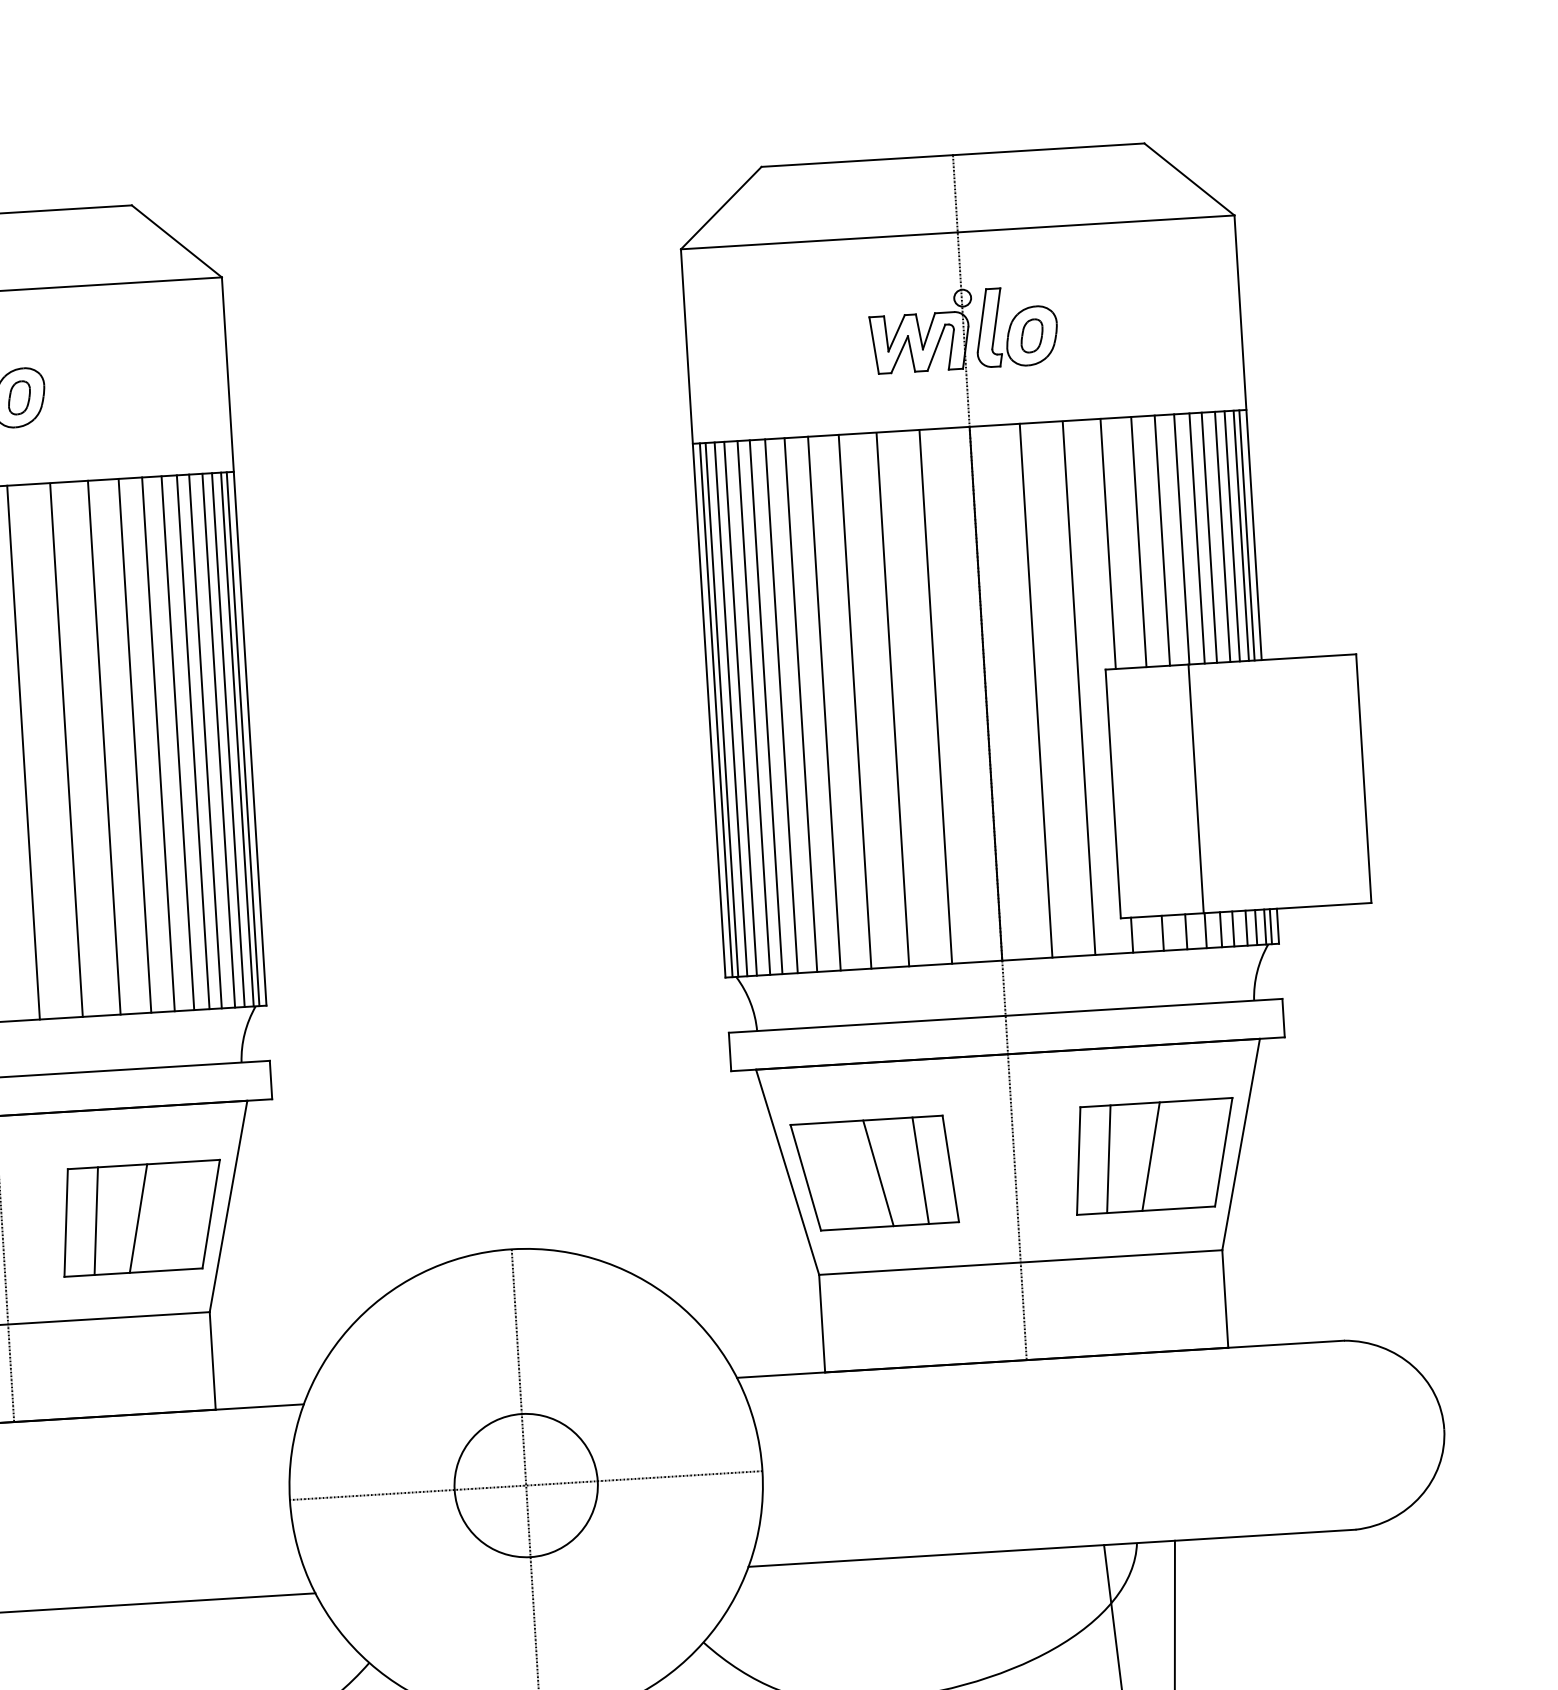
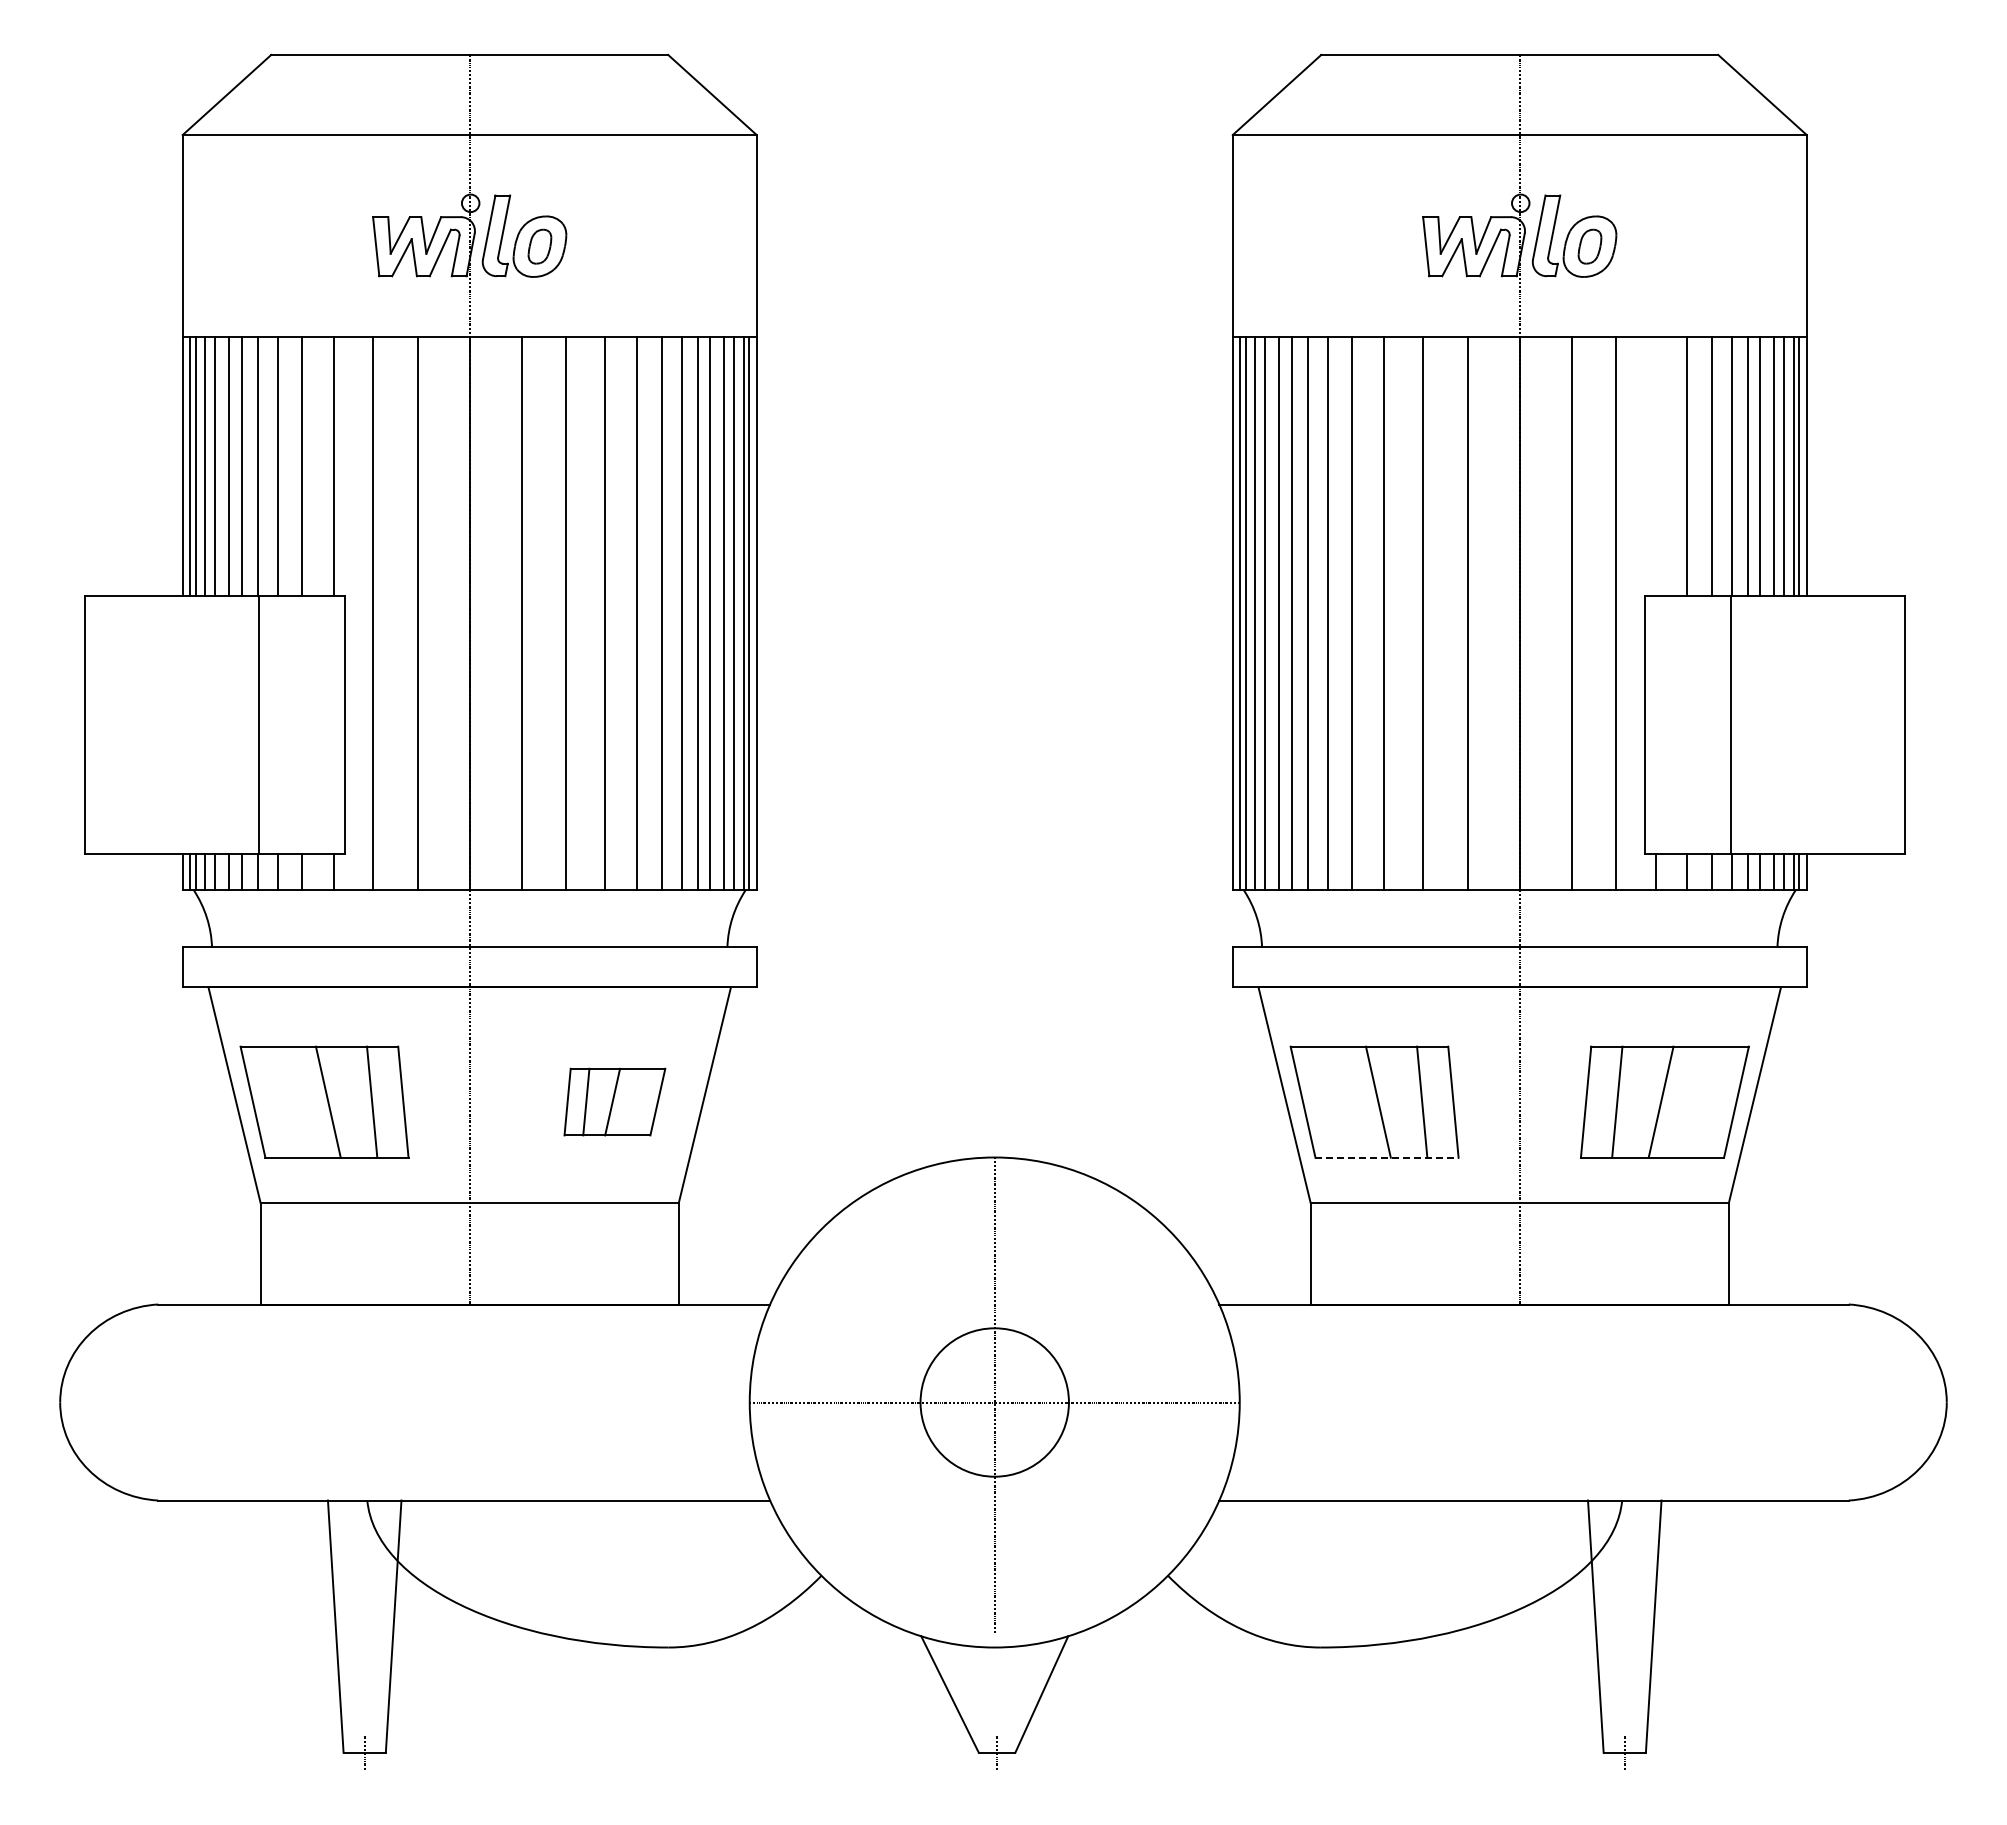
line: (1108, 544) -> (1655, 466), removed
part: (141, 1217) -> (614, 1101), size x0.6
line: (890, 1226) -> (1387, 1157), solid -> dashed

